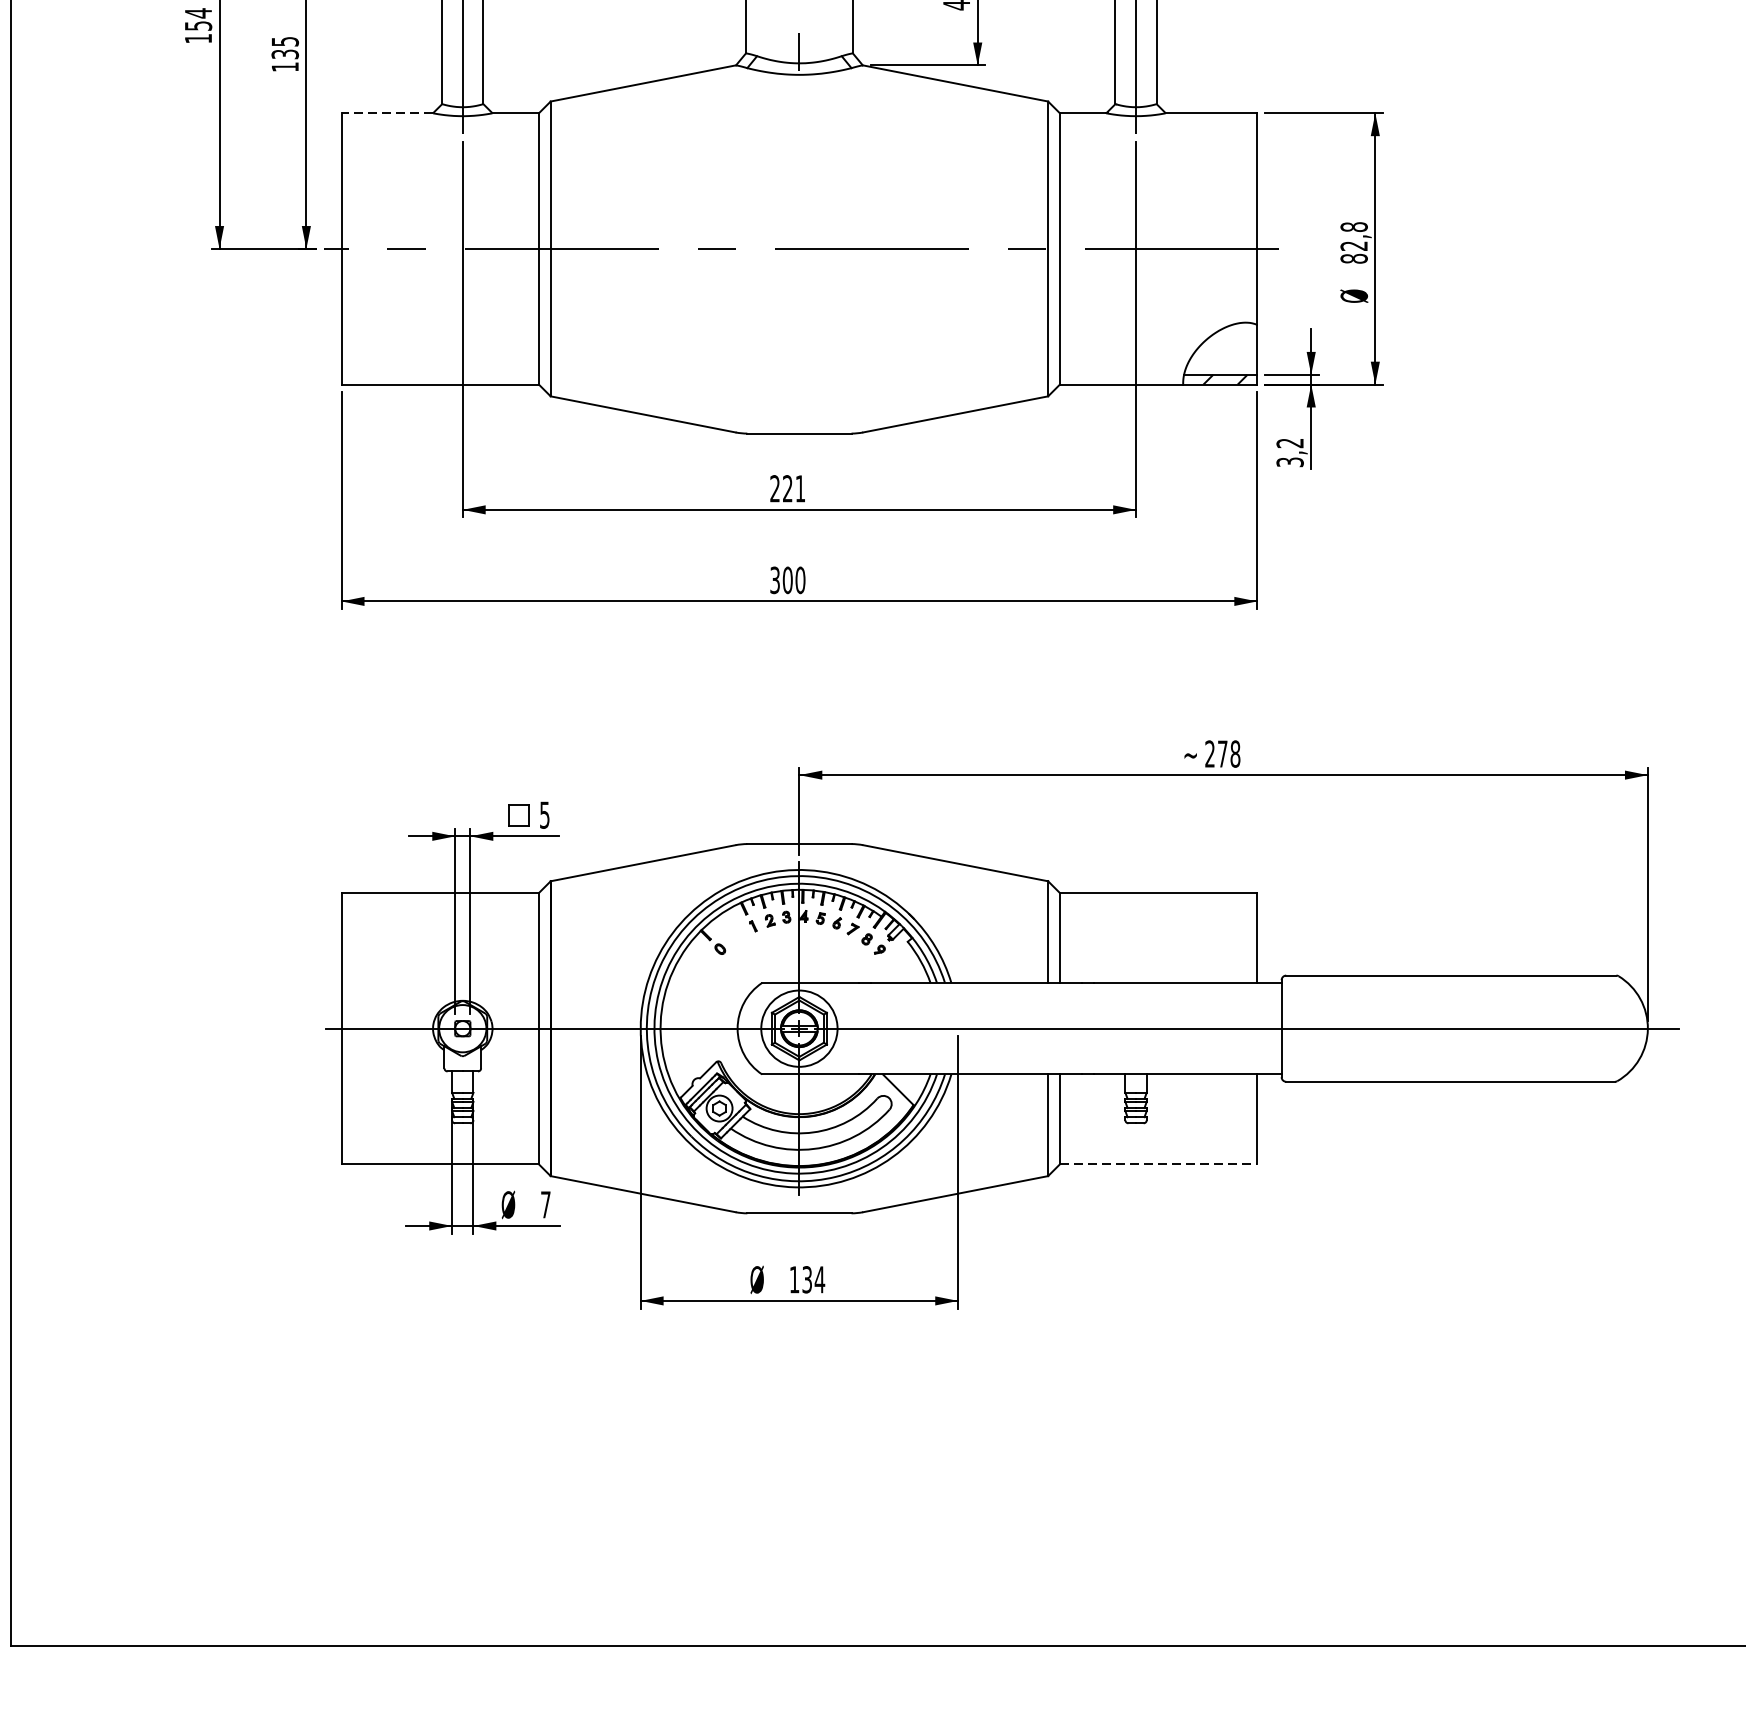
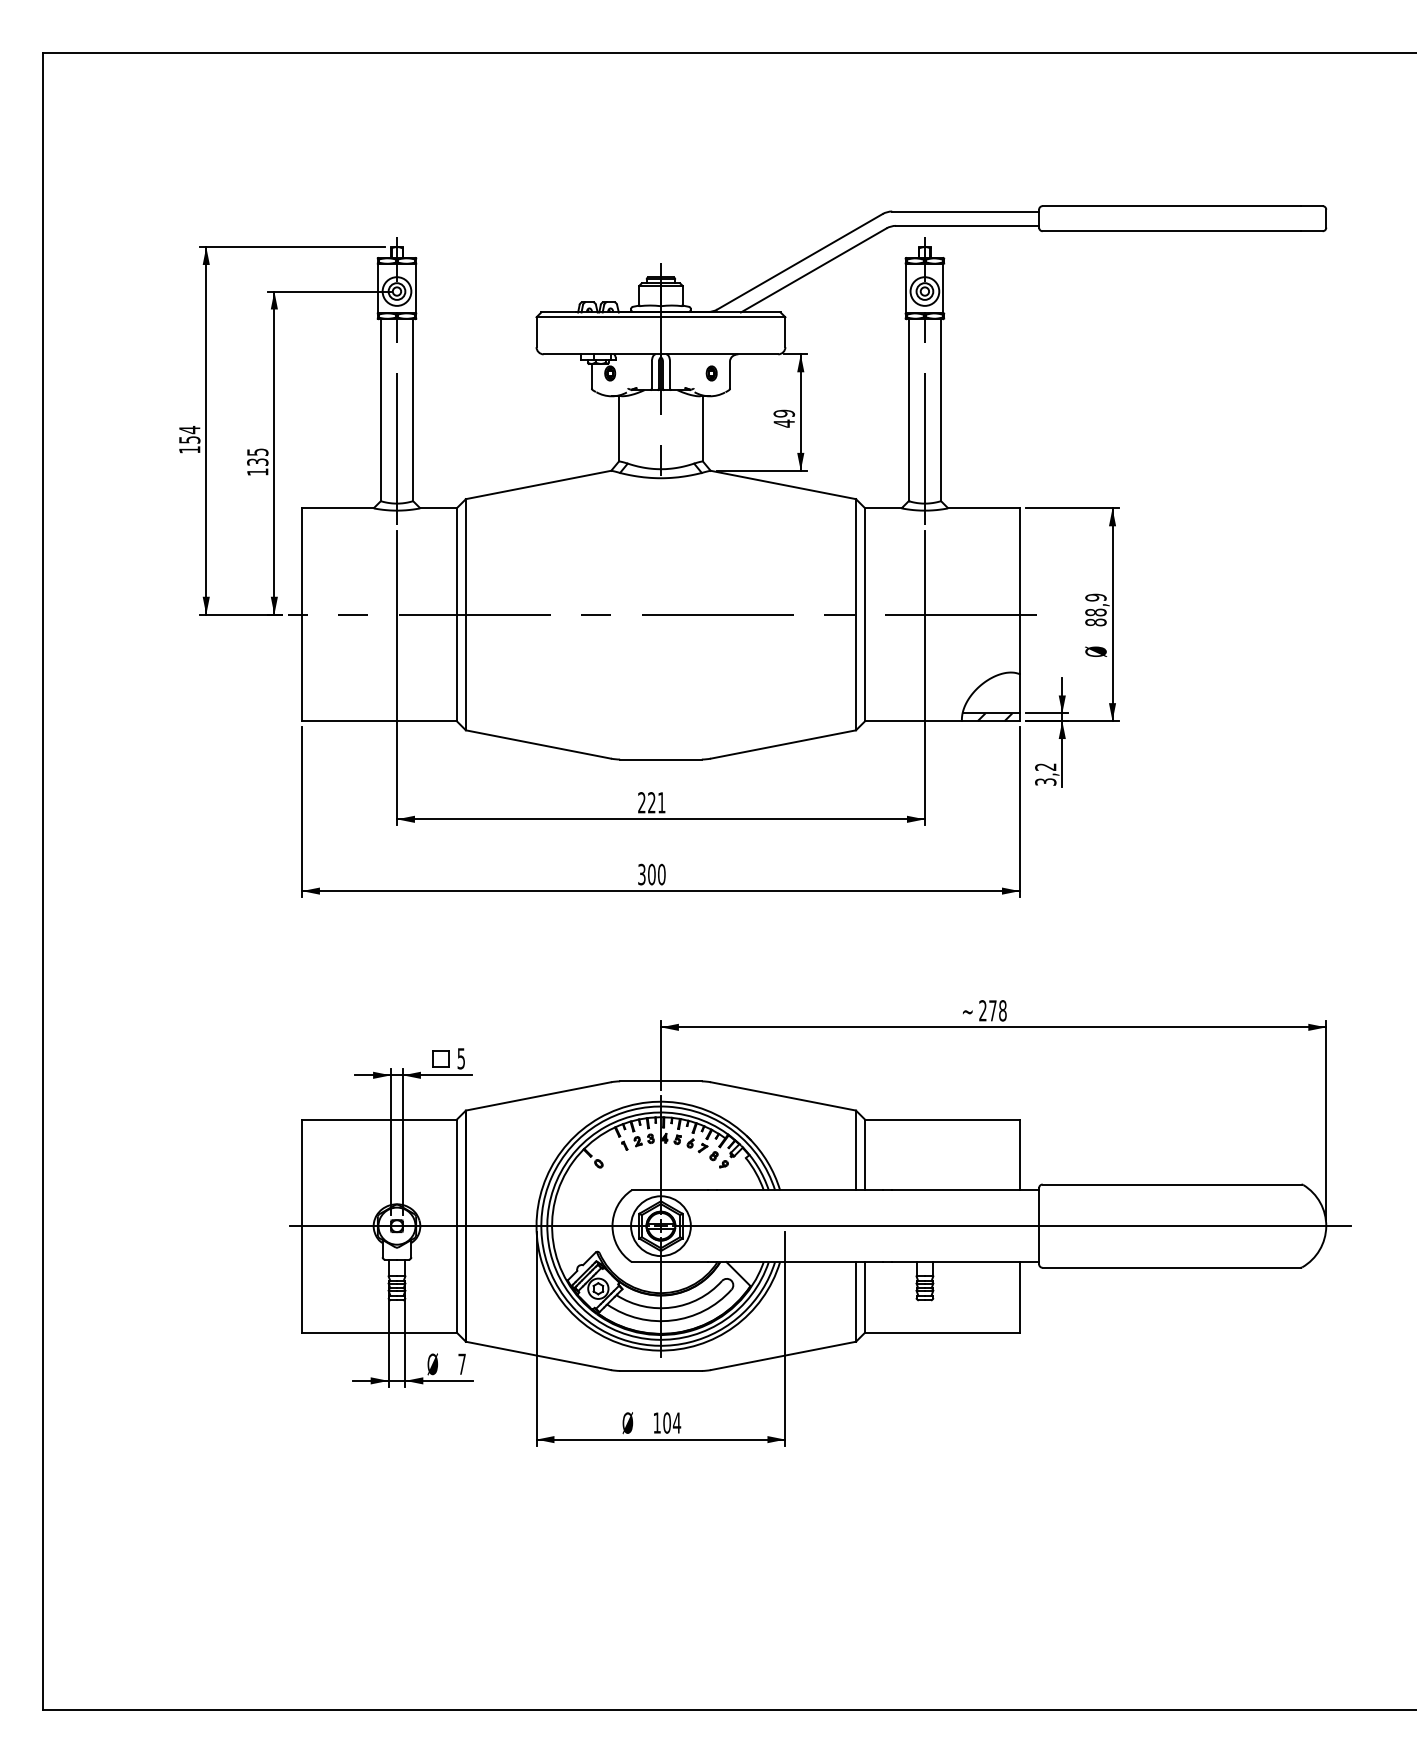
line: (386, 113) -> (337, 508), dashed -> solid
text: (1353, 235) -> (1095, 604), 82,8 -> 88,9
line: (1159, 1164) -> (943, 1332), dashed -> solid
text: (806, 1279) -> (666, 1422), 134 -> 104

